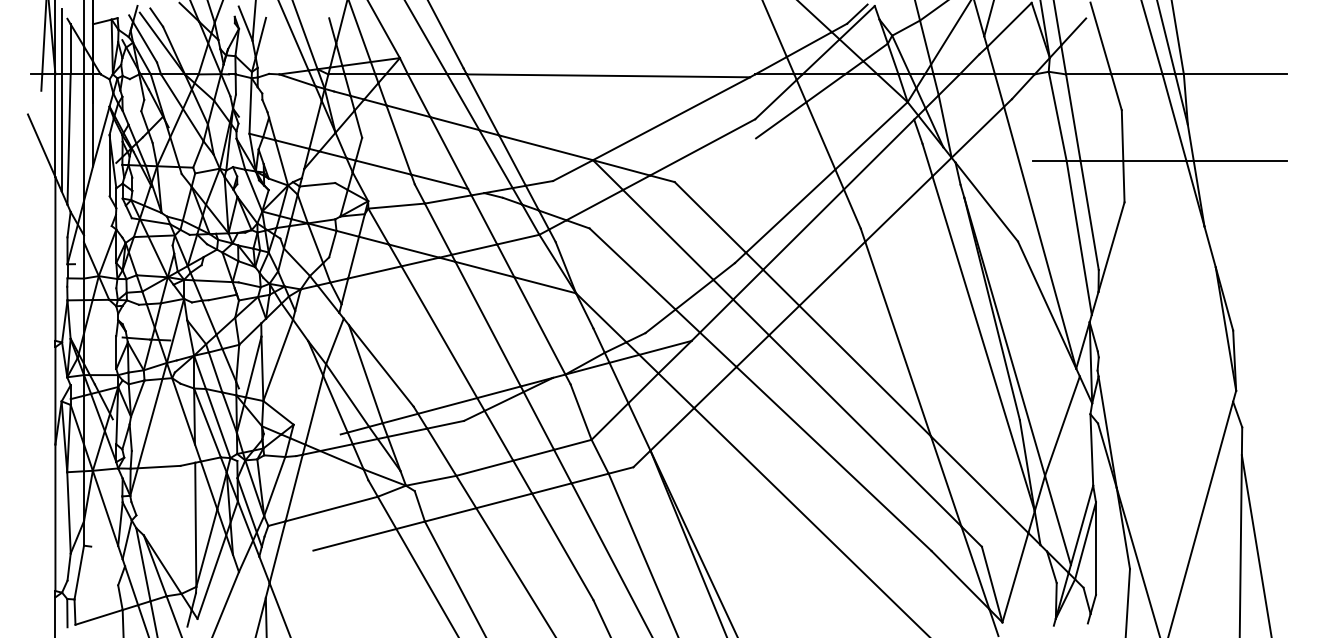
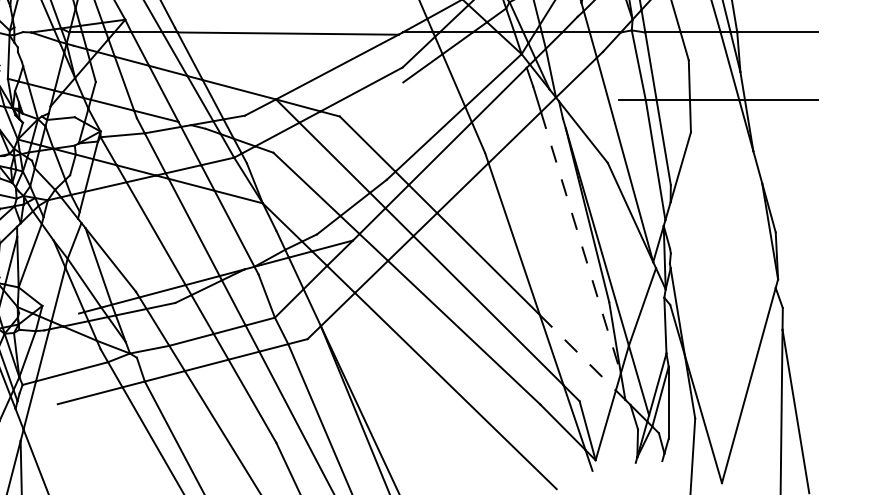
line: (983, 344) -> (580, 243), solid -> dashed
line: (979, 484) -> (577, 352), solid -> dashed

